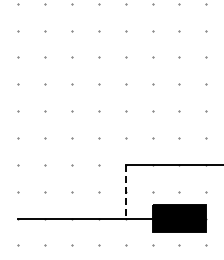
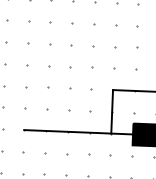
line: (125, 191) -> (112, 111), dashed -> solid

